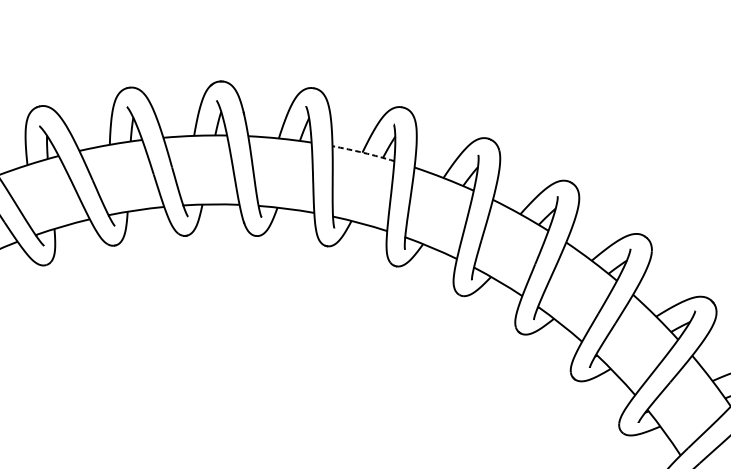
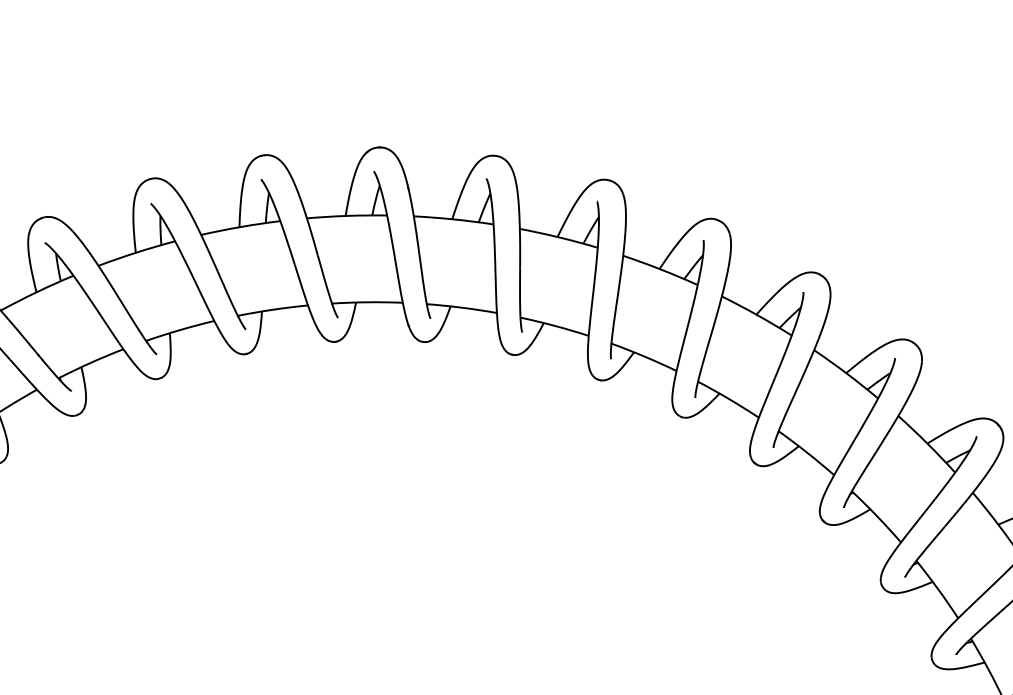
arc: (363, 152) -> (559, 237), dashed -> solid

